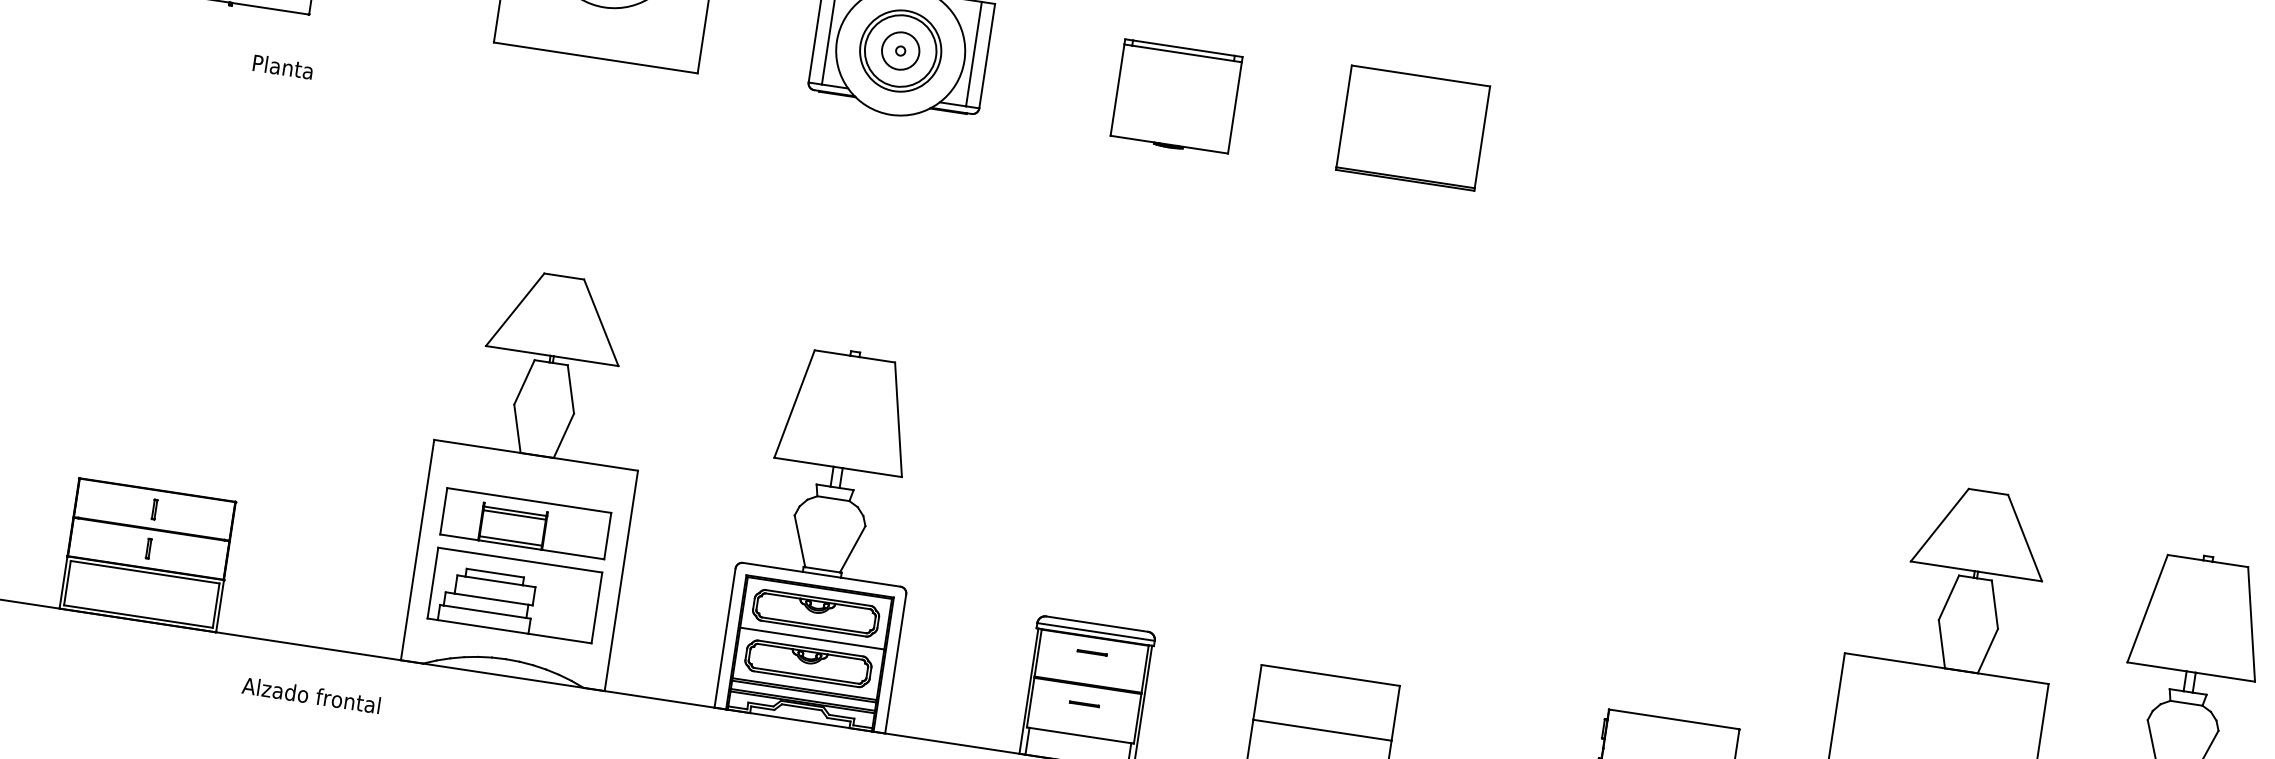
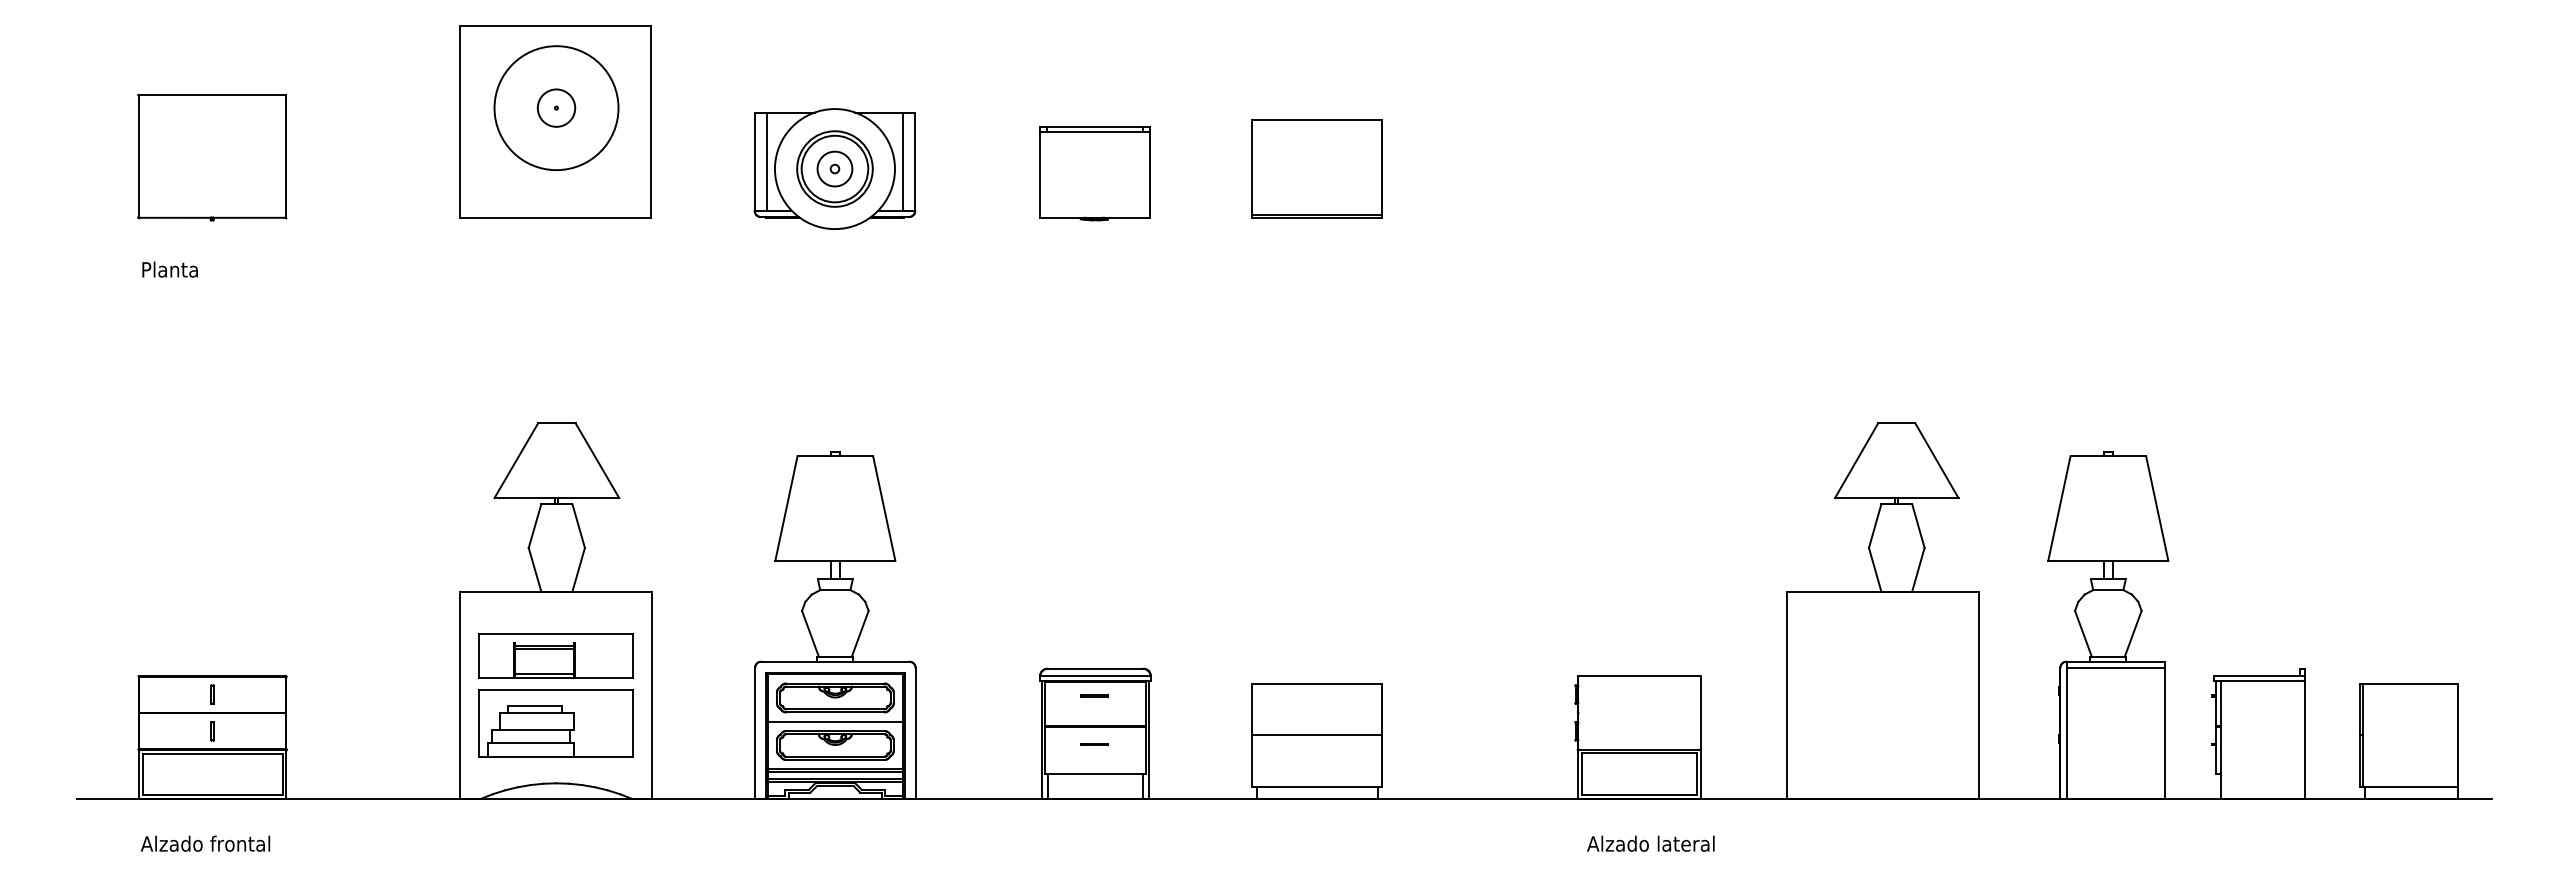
text: (282, 66) -> (169, 269), moved
text: (311, 695) -> (205, 843), moved

